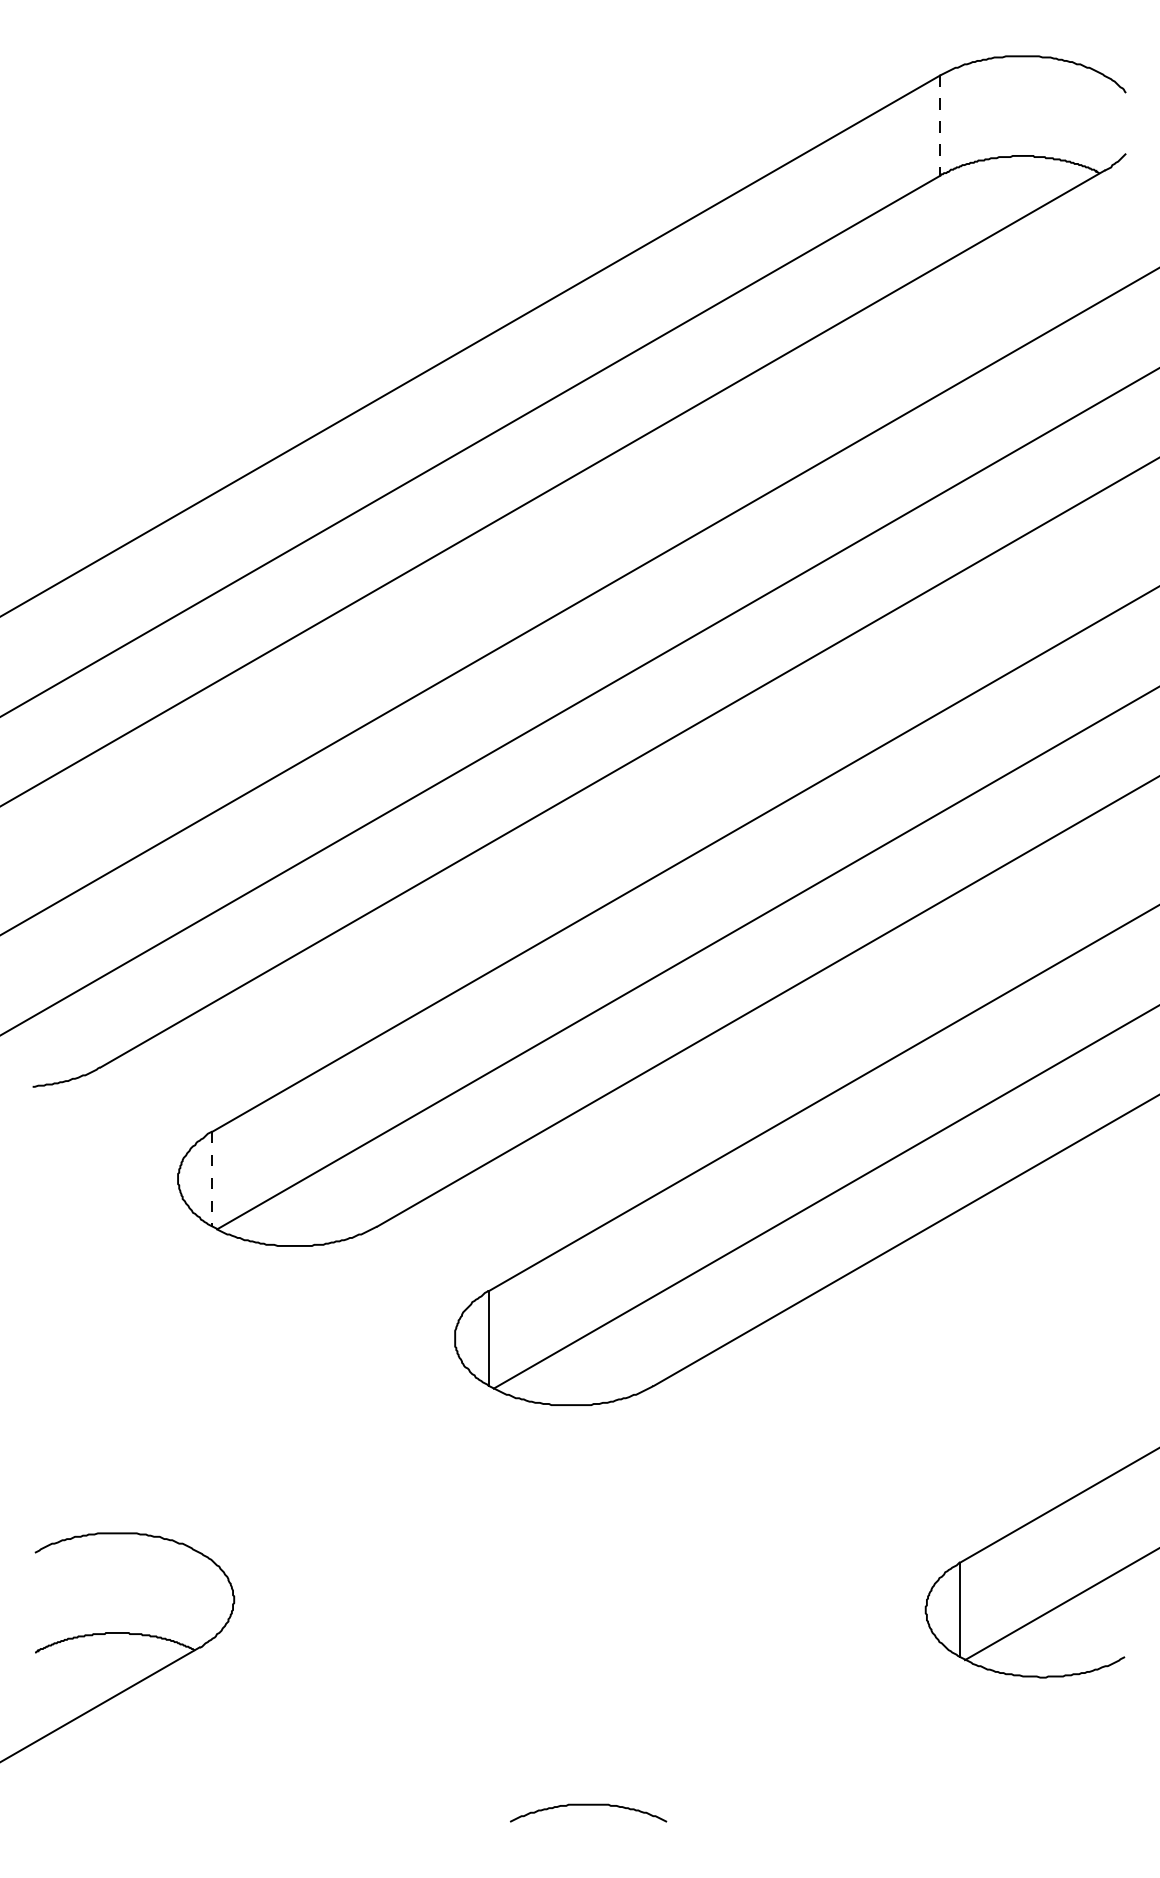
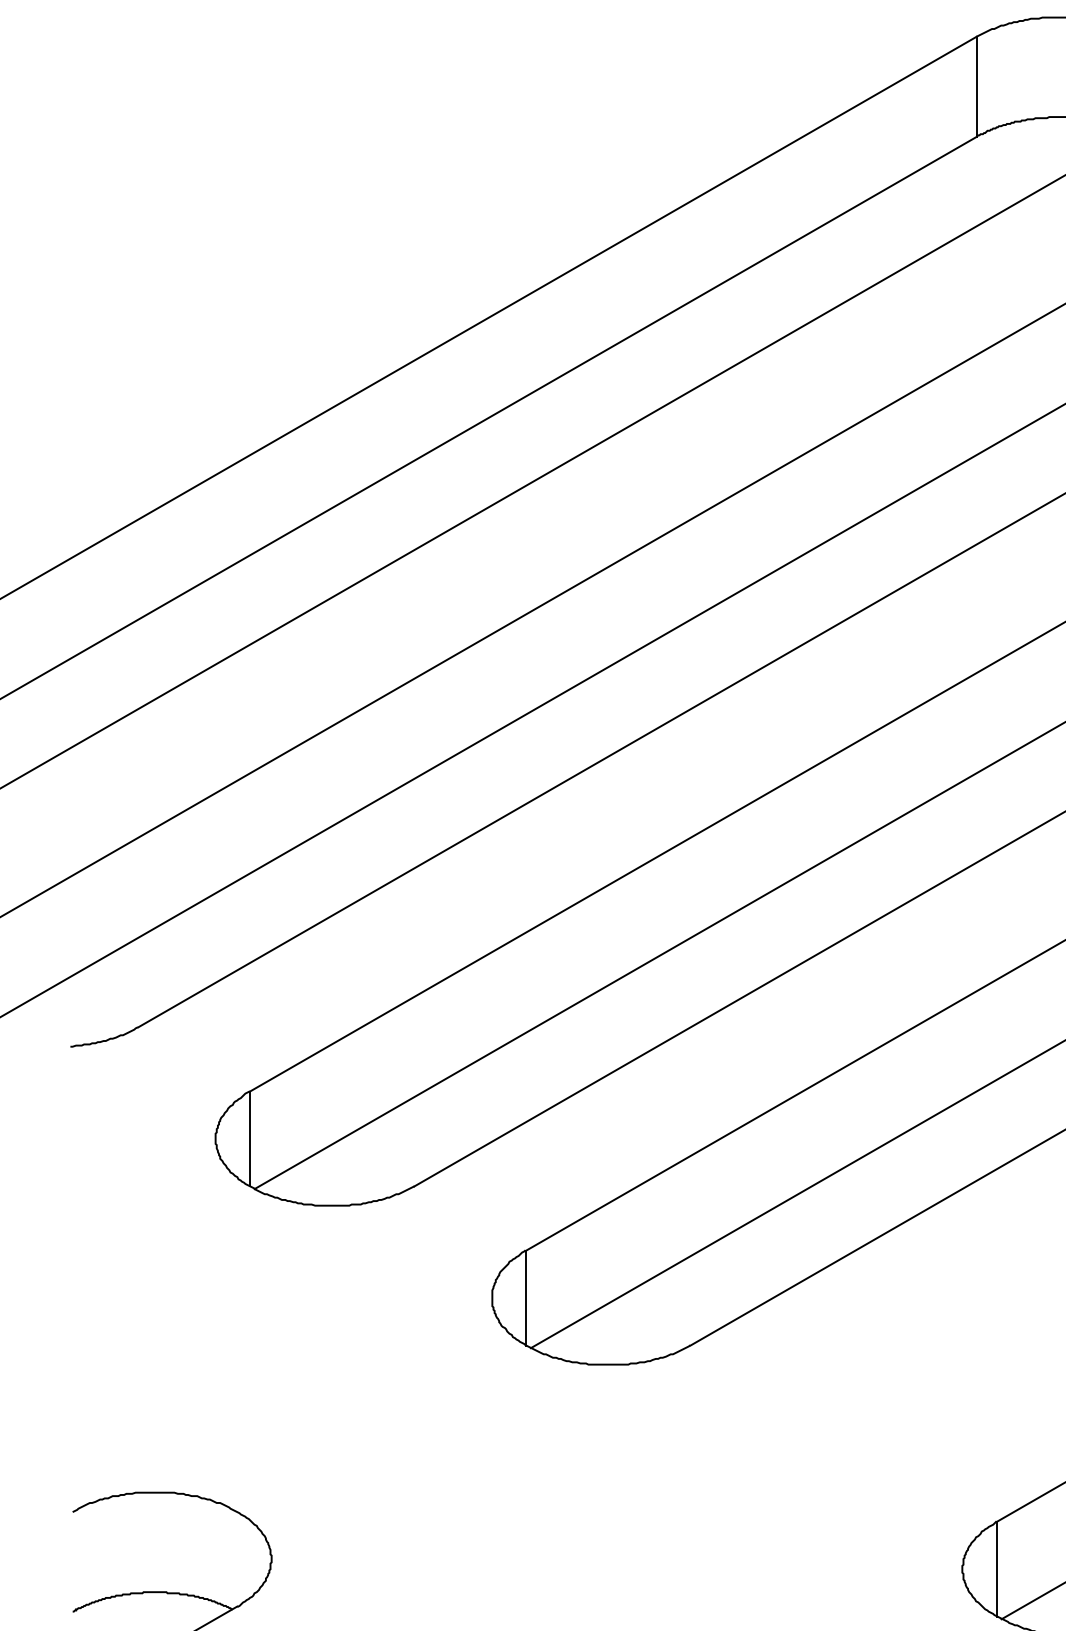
line: (940, 126) -> (977, 87), dashed -> solid
line: (212, 1179) -> (249, 1139), dashed -> solid

